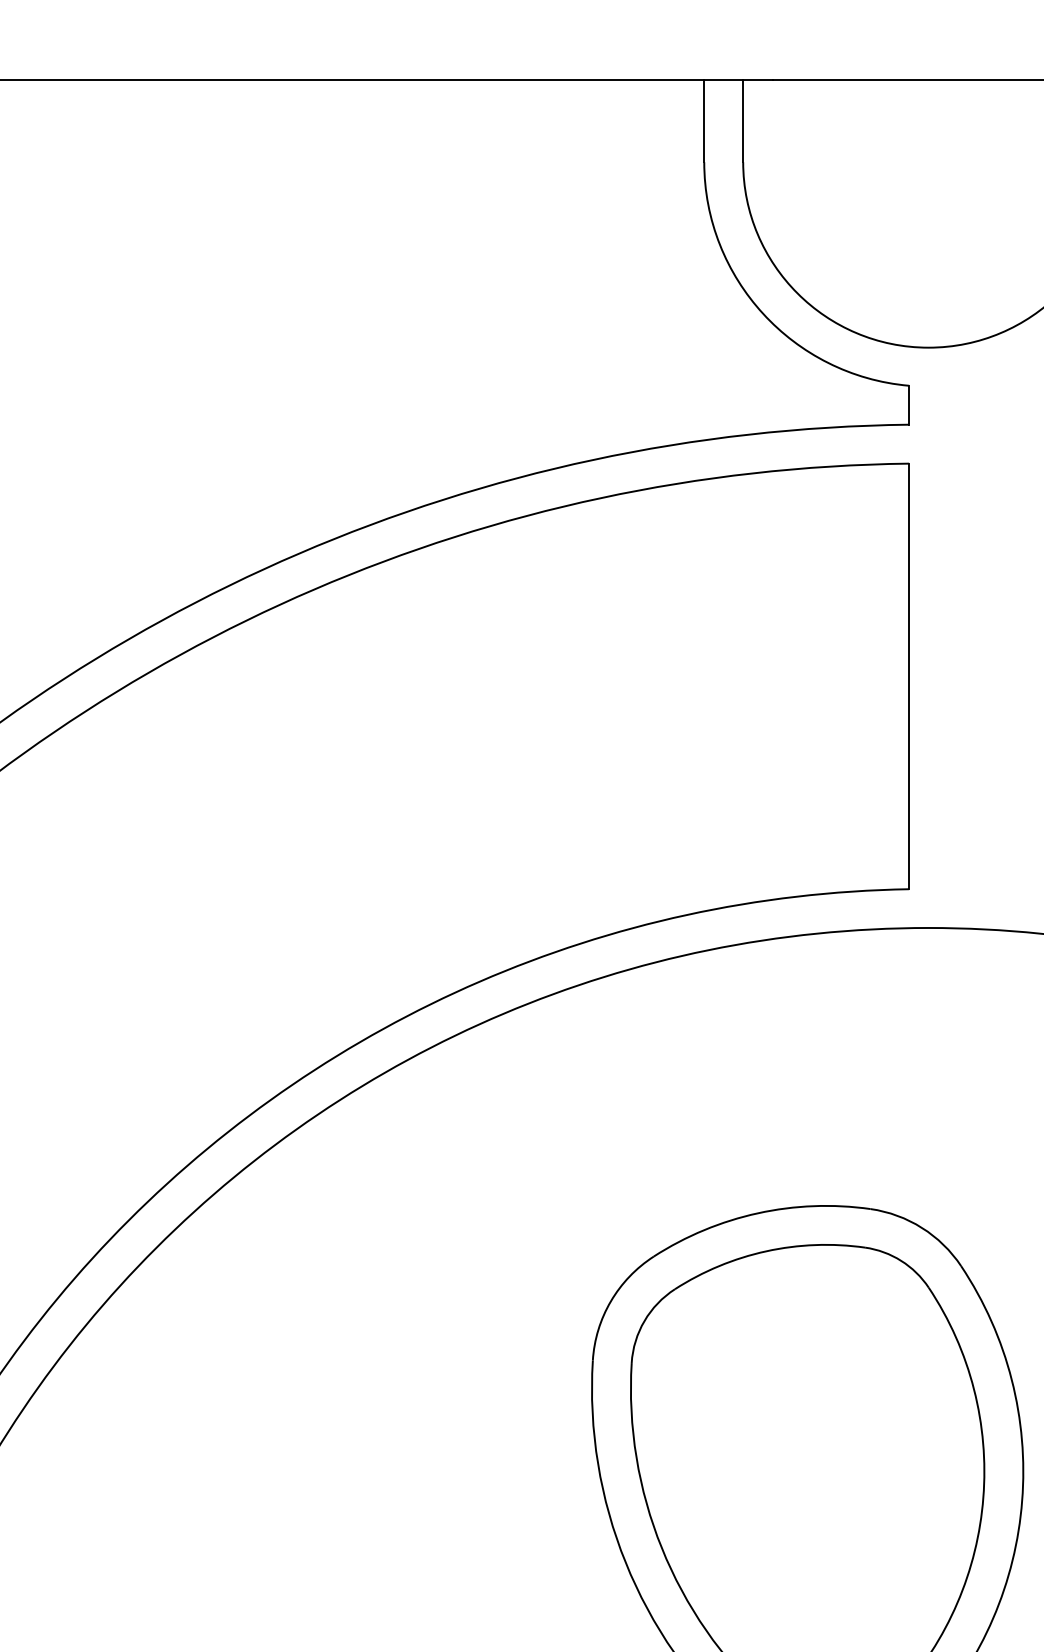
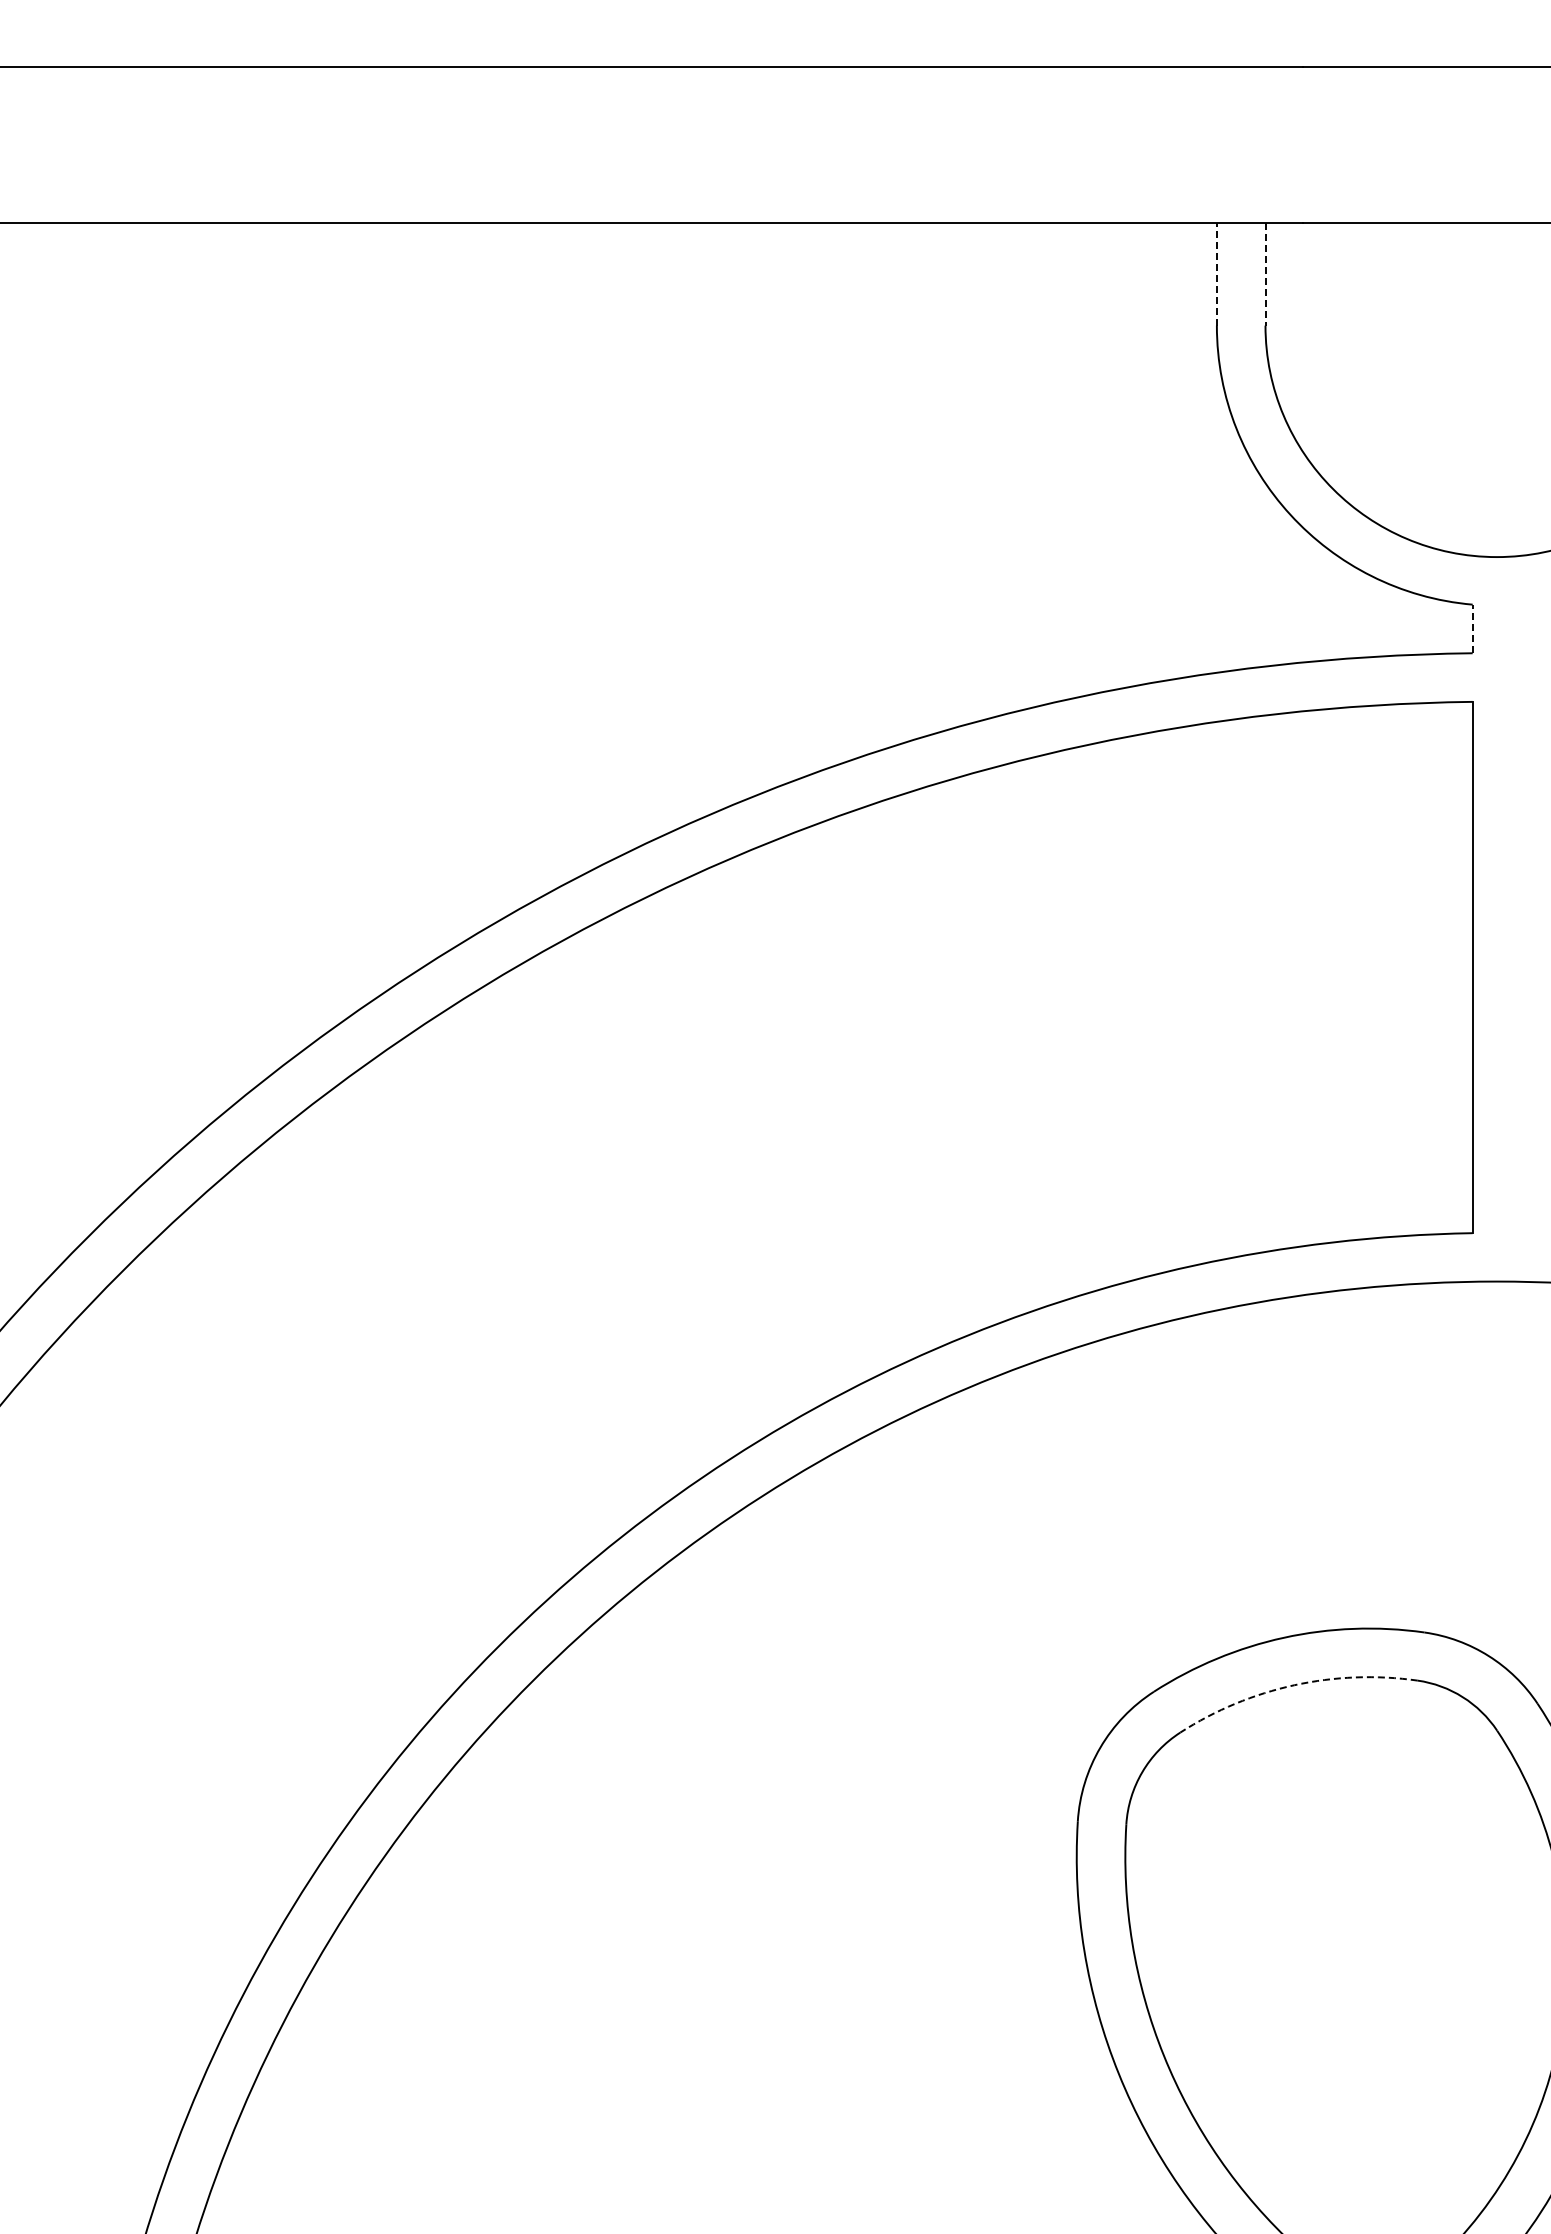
line: (703, 120) -> (1216, 273), solid -> dashed
line: (743, 121) -> (1265, 274), solid -> dashed
line: (909, 404) -> (1472, 628), solid -> dashed
arc: (766, 1251) -> (1294, 1685), solid -> dashed

